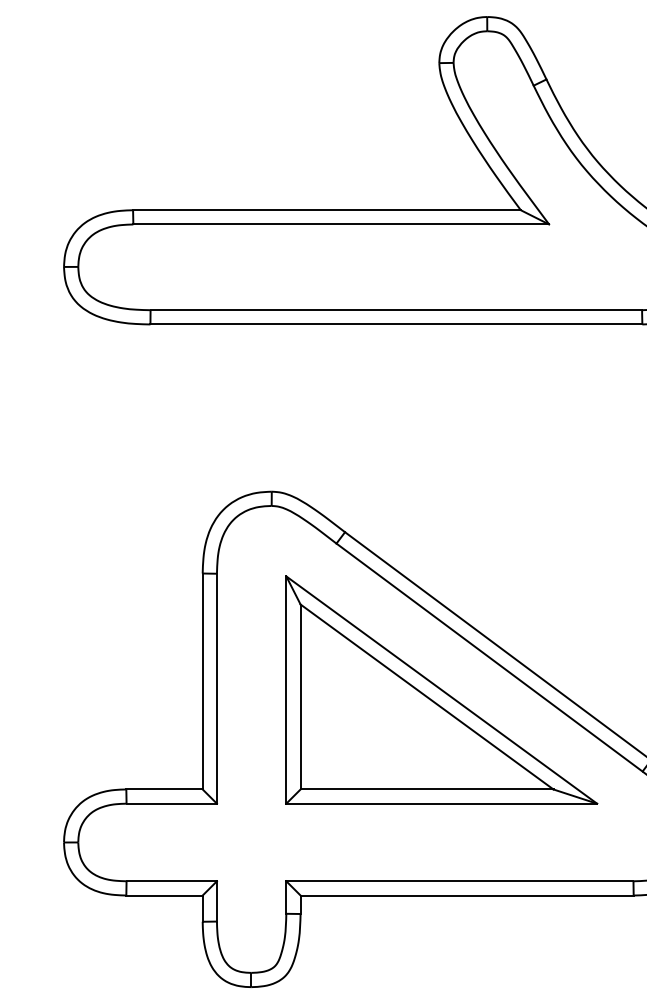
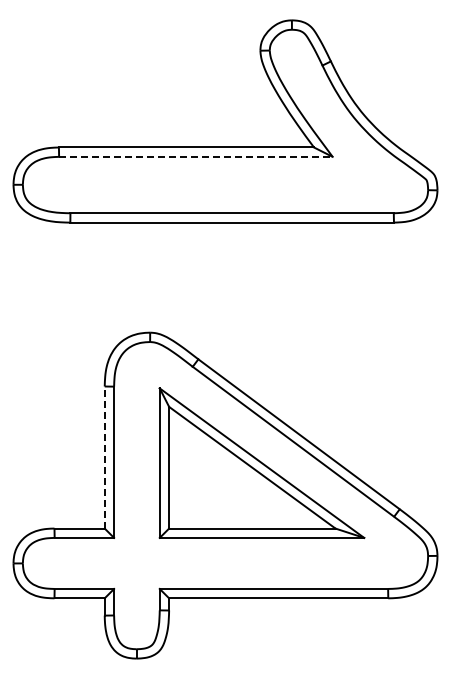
line: (340, 223) -> (195, 156), solid -> dashed
line: (202, 681) -> (104, 457), solid -> dashed

